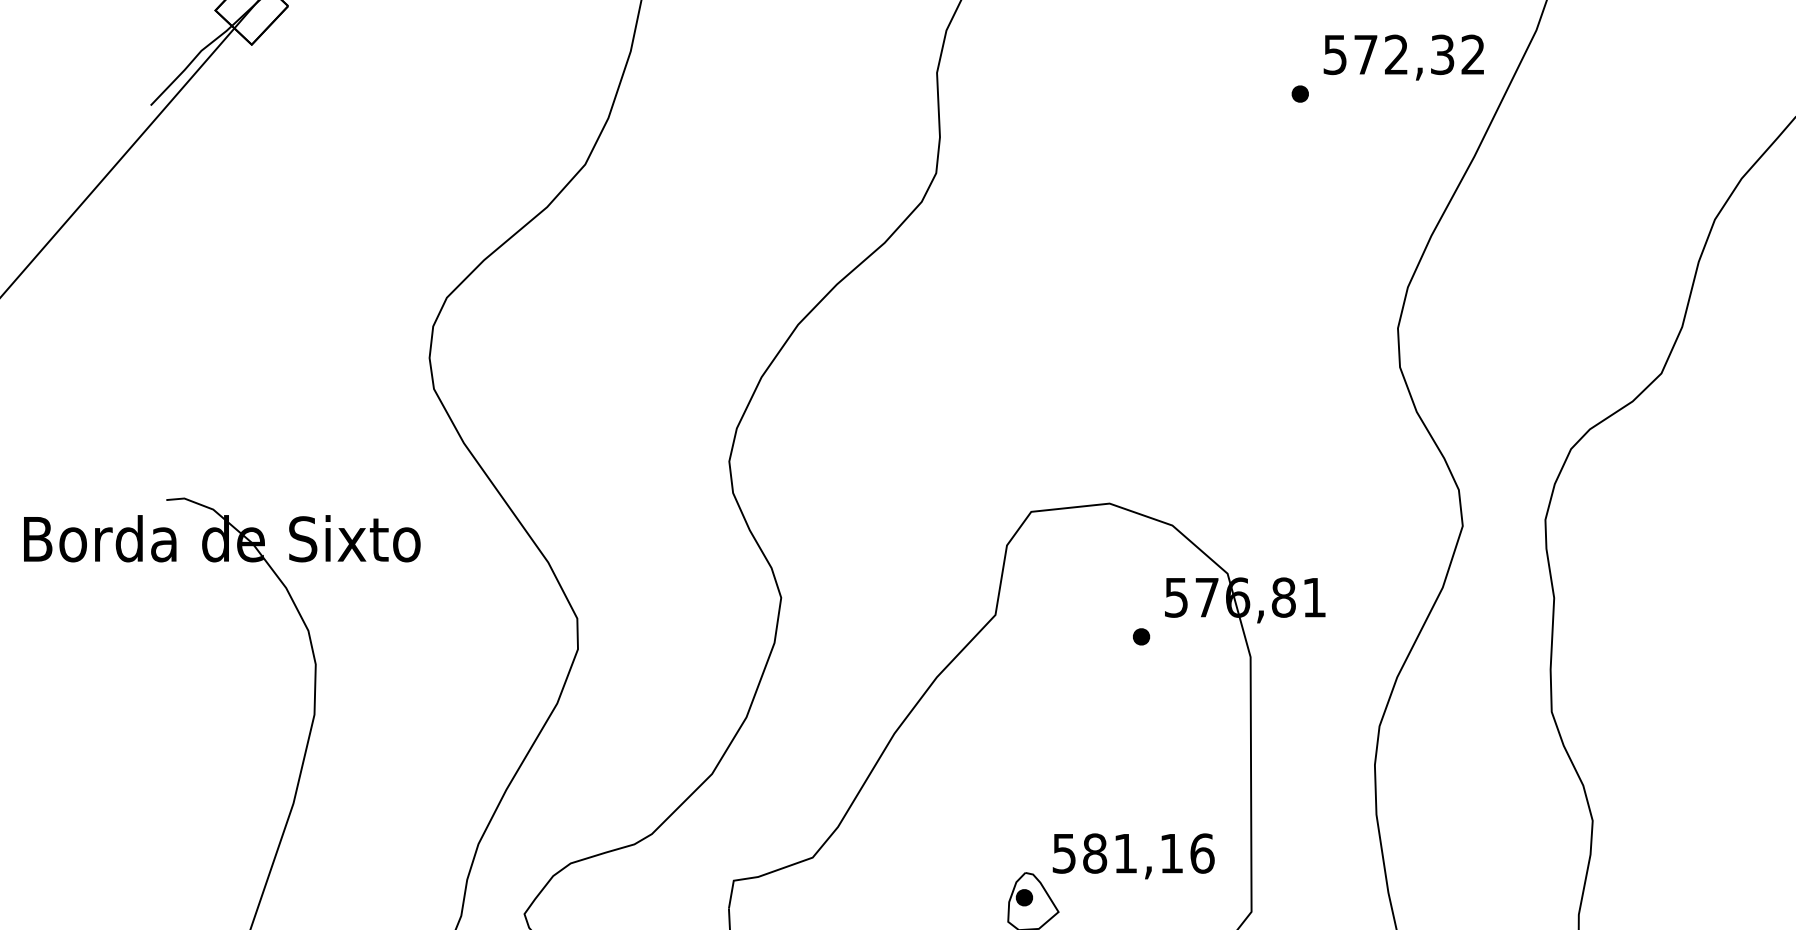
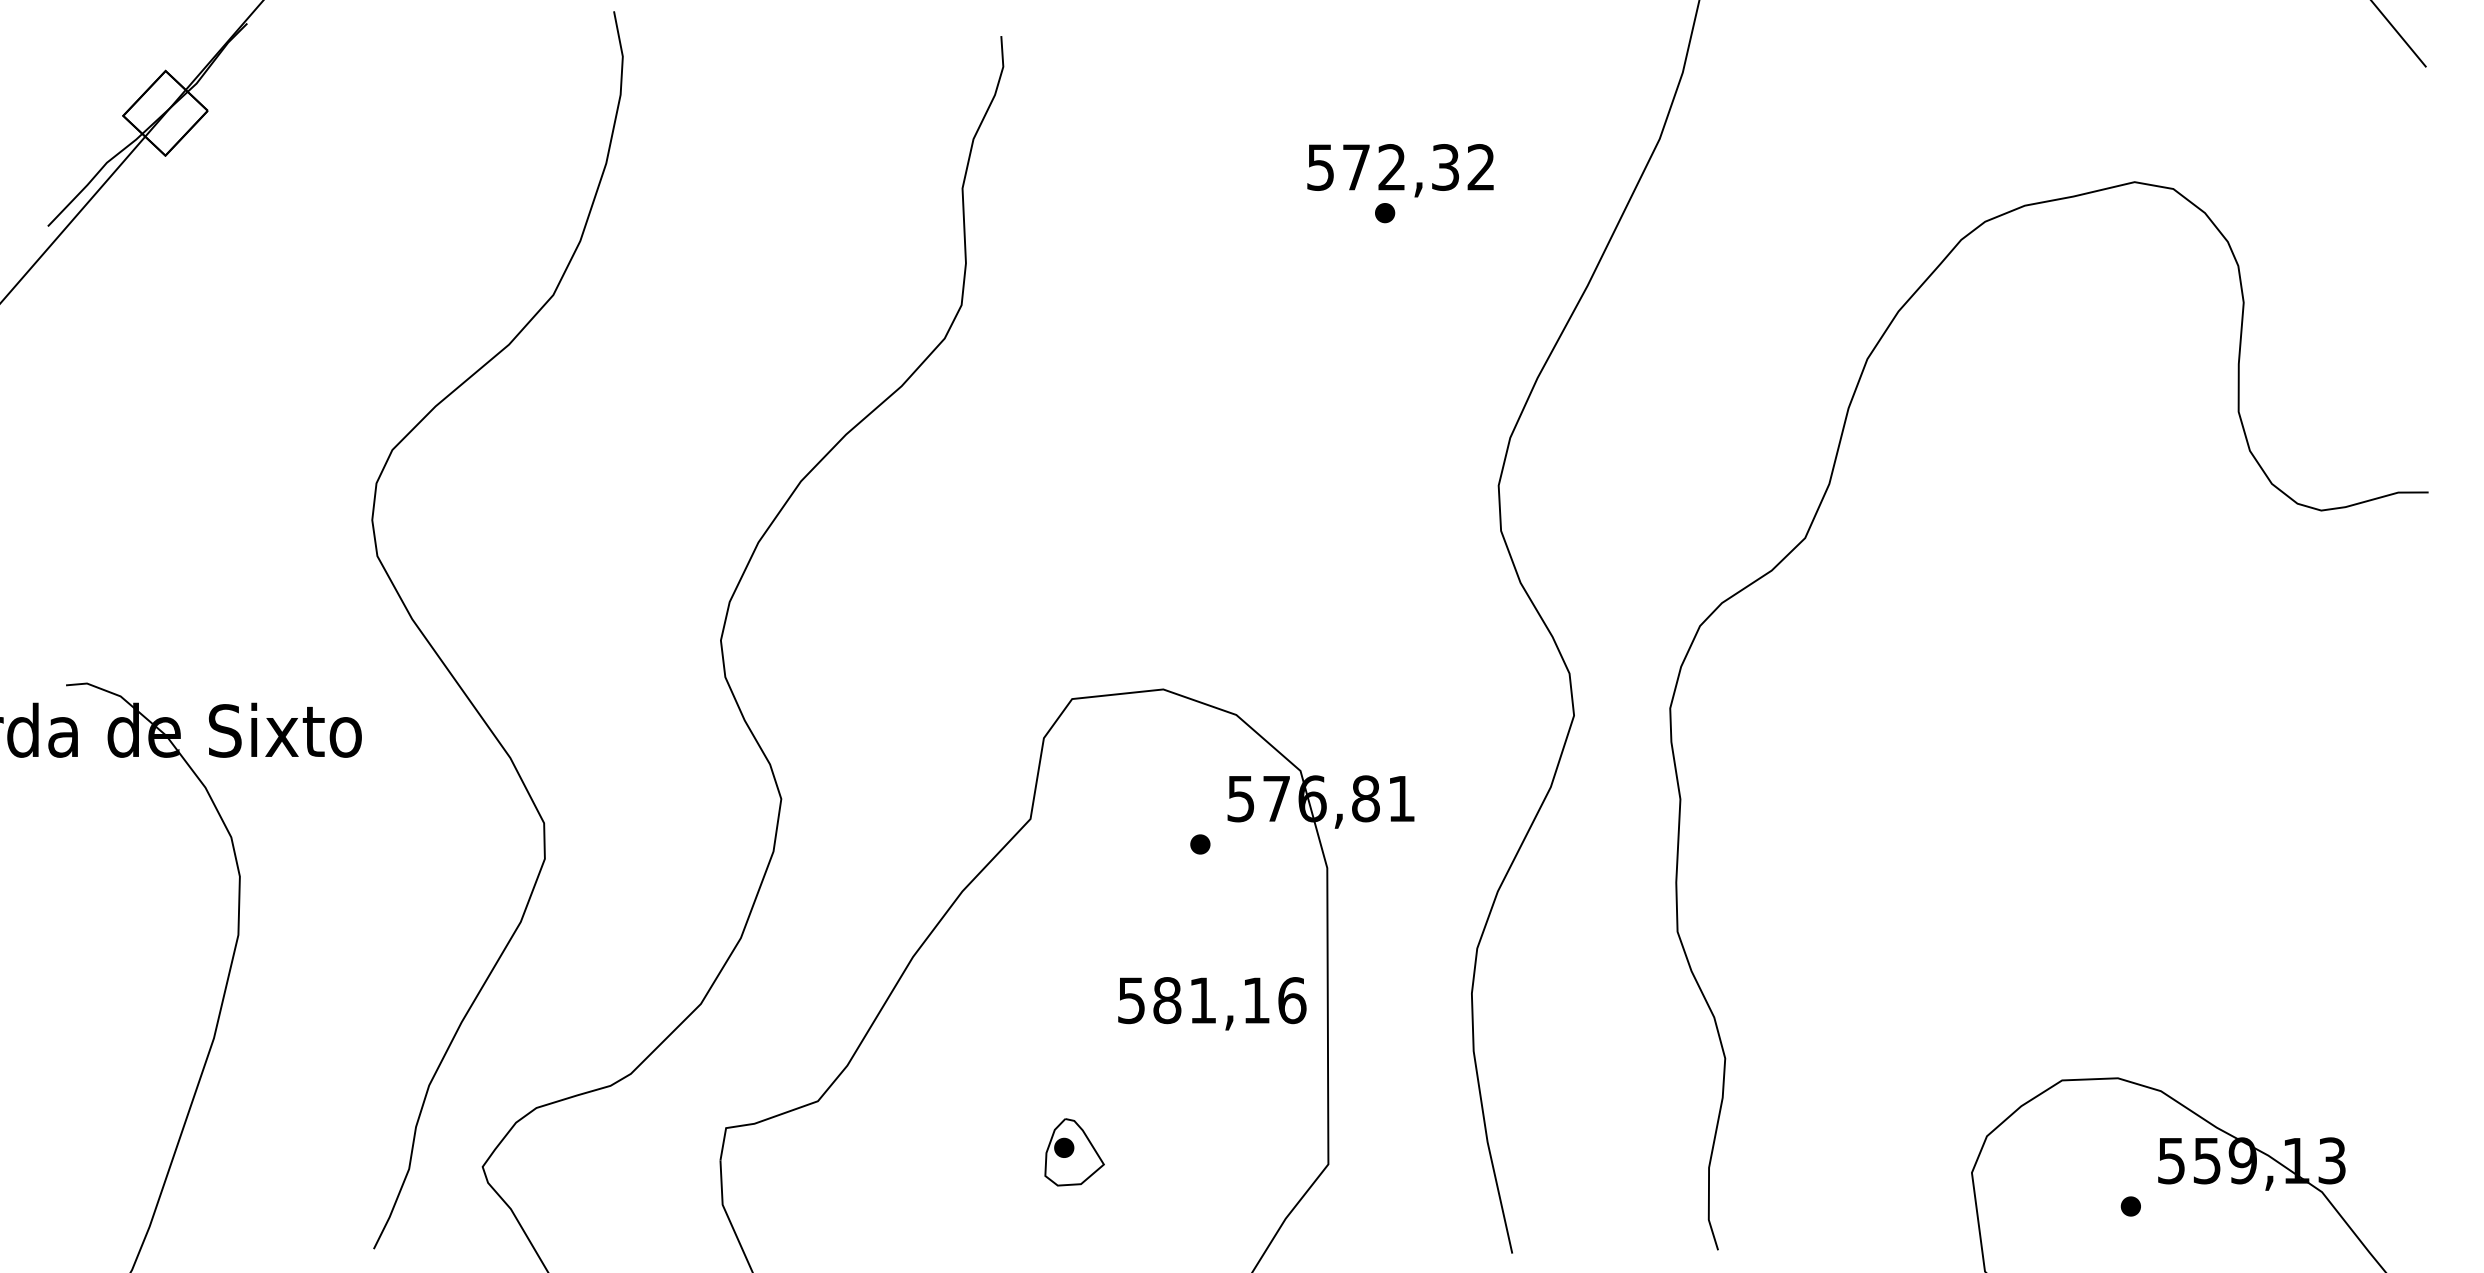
text: (1403, 57) -> (1400, 170), moved
text: (1133, 856) -> (1212, 1003), moved

